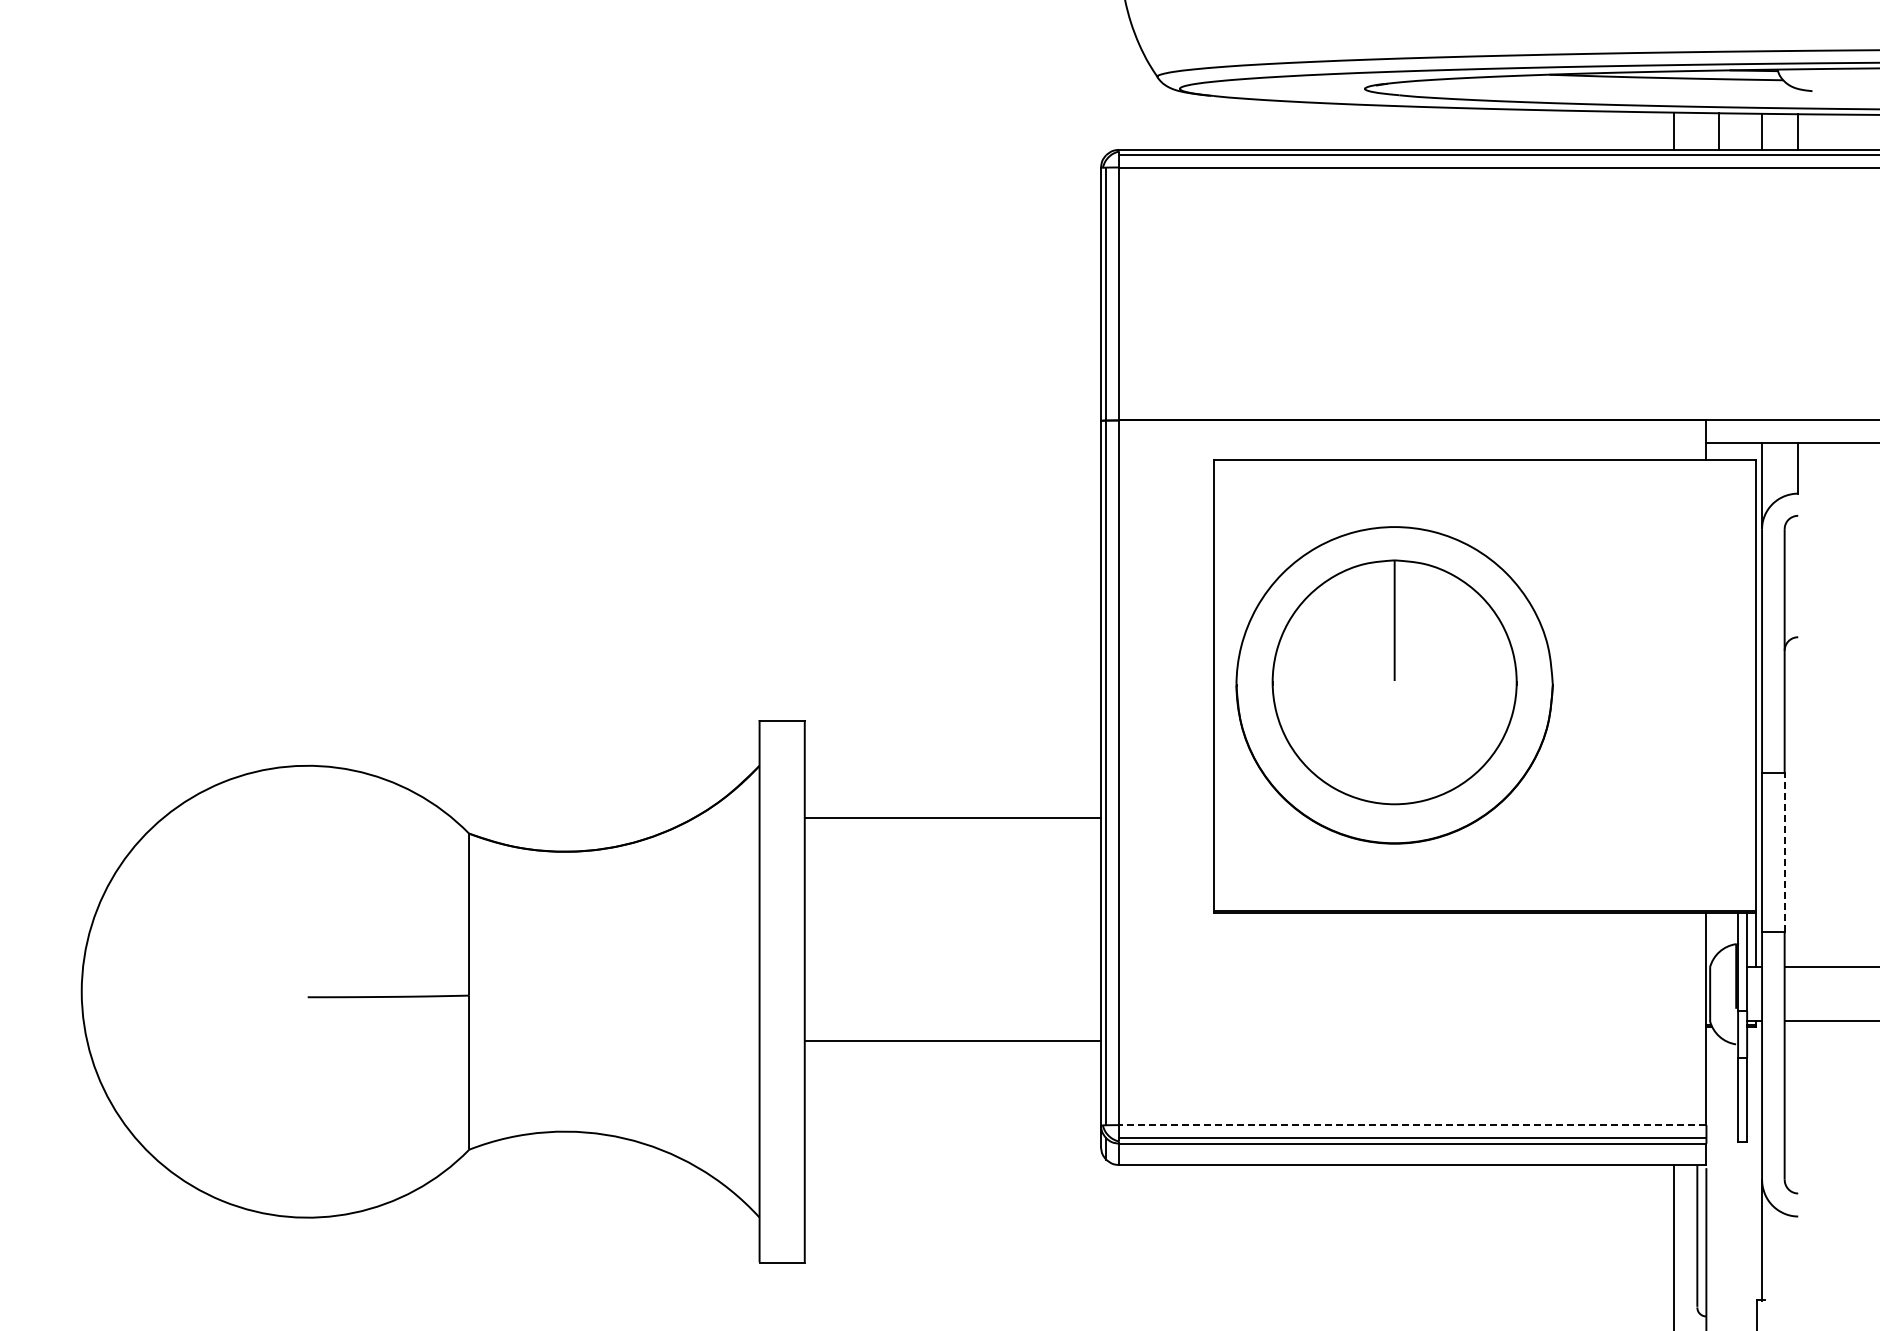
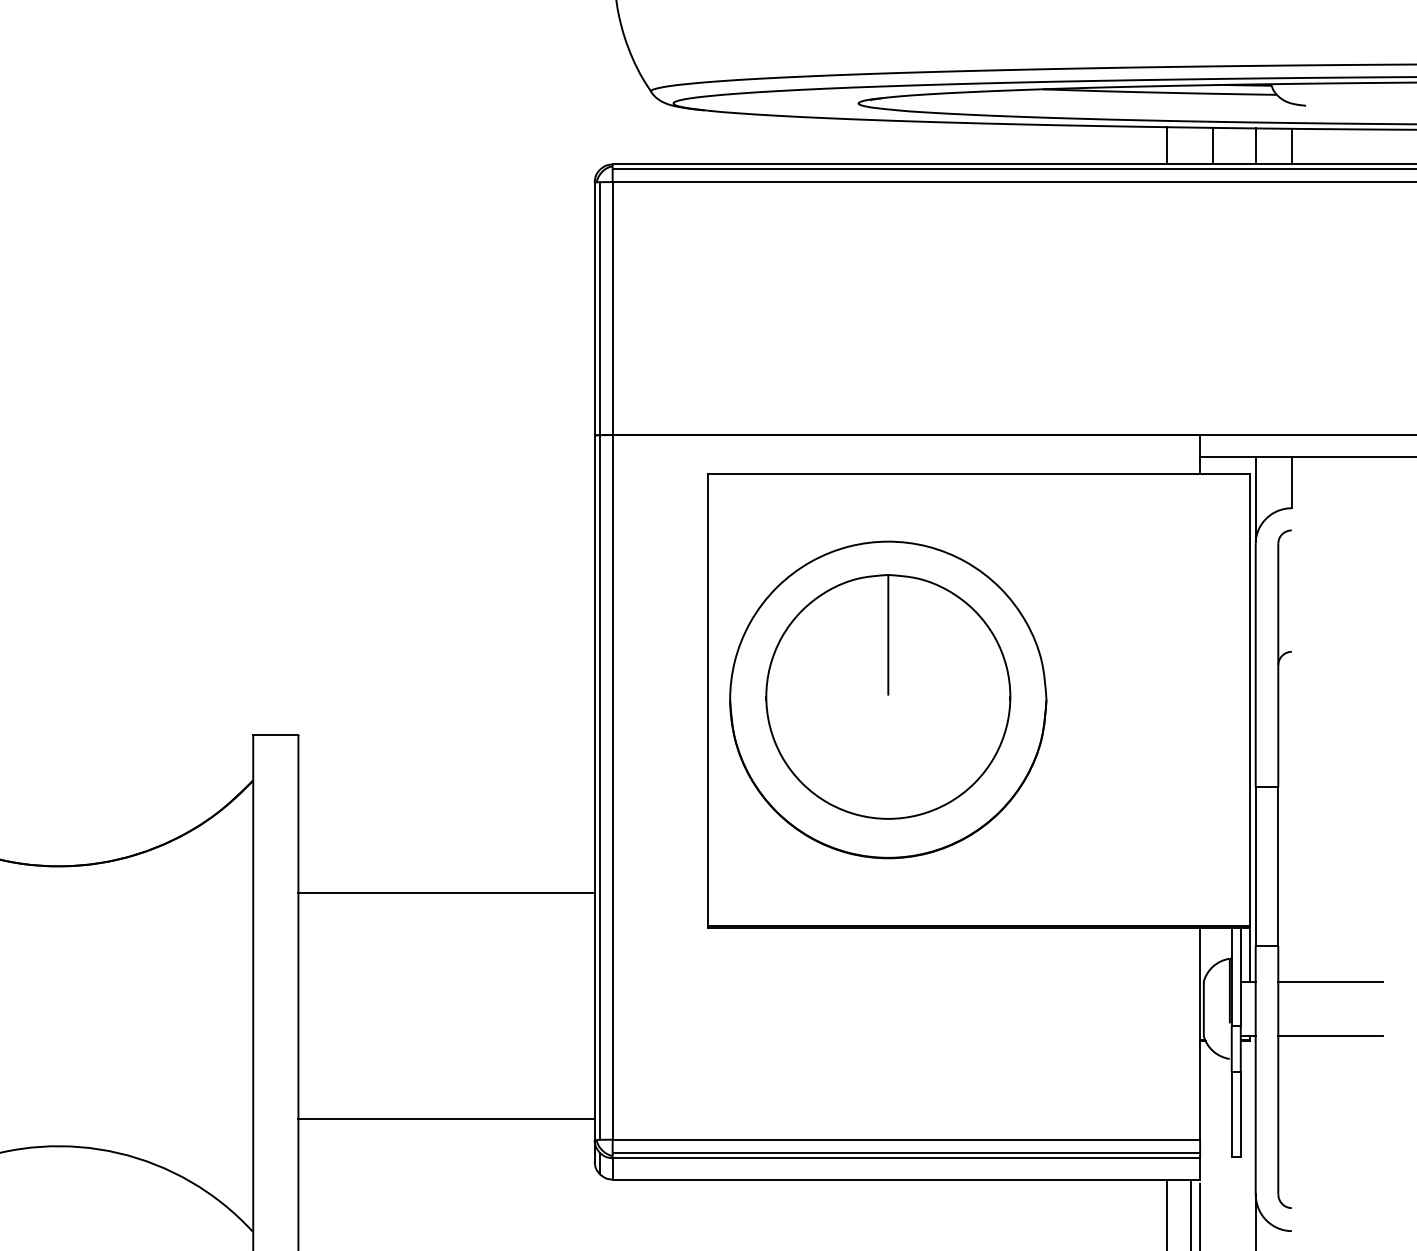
line: (952, 817) -> (446, 893), moved
line: (1784, 852) -> (1278, 867), dashed -> solid
line: (952, 1040) -> (446, 1119), moved
line: (1412, 1125) -> (906, 1140), dashed -> solid

